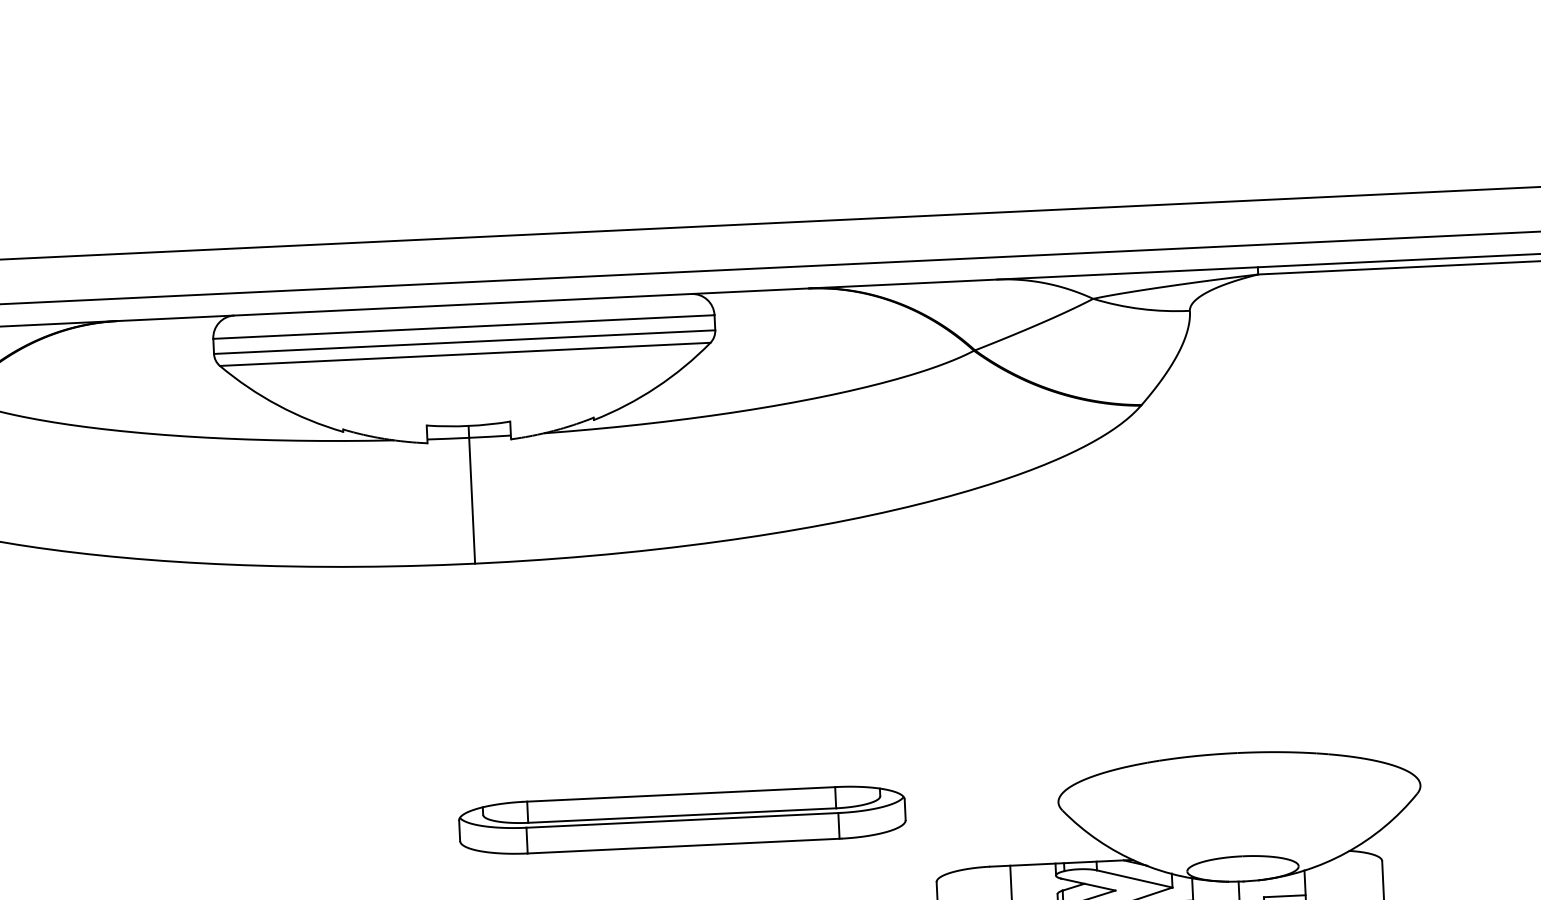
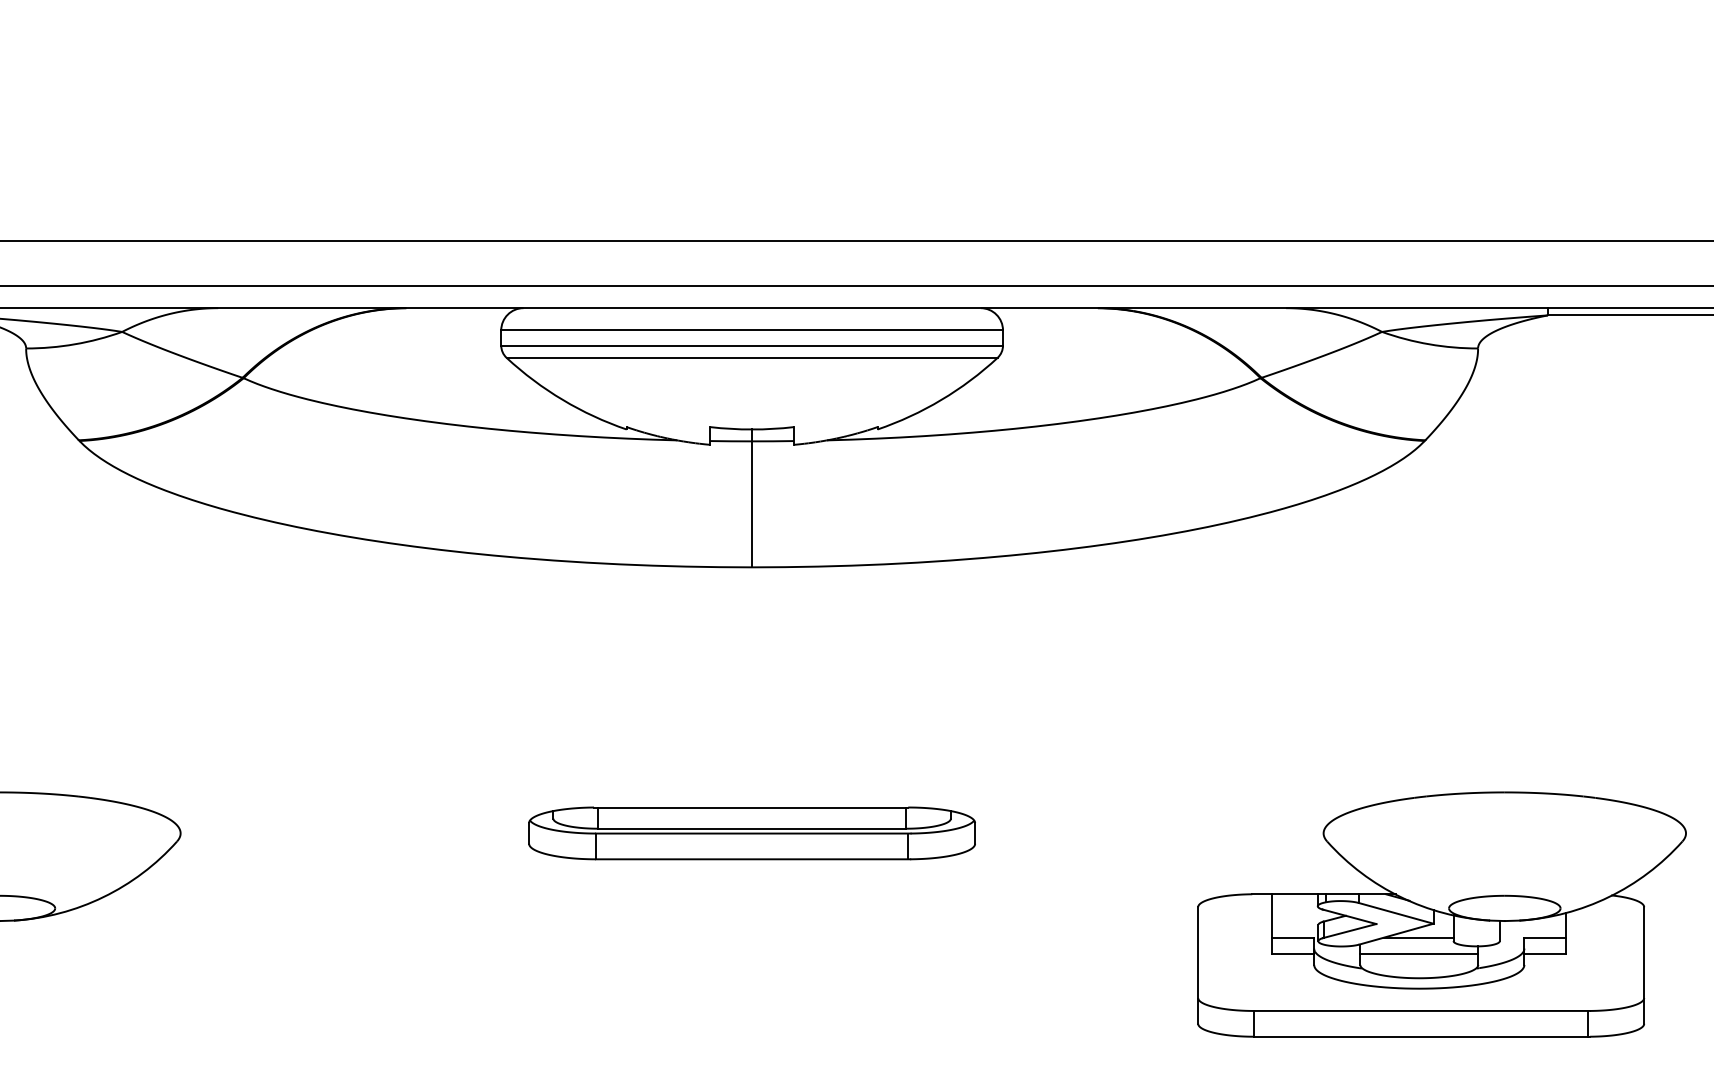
part: (681, 820) -> (751, 833), moved

